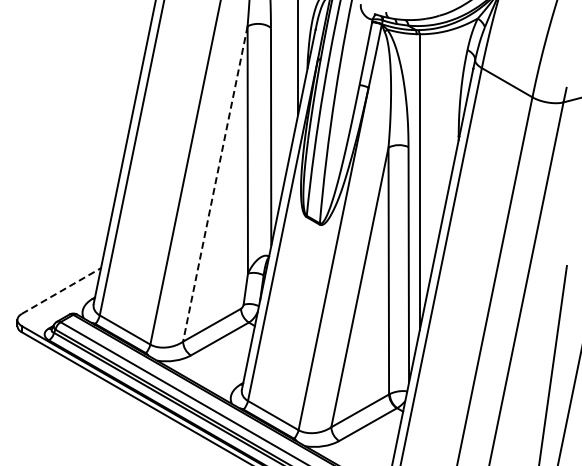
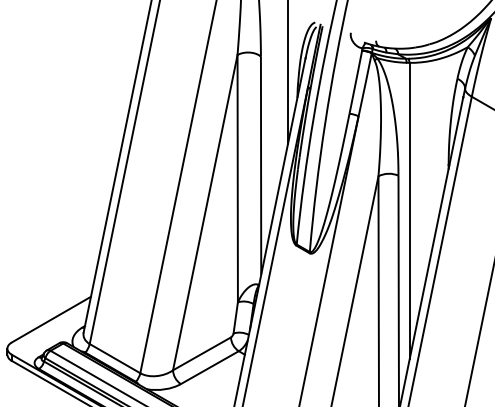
line: (215, 184) -> (205, 213), dashed -> solid
line: (61, 291) -> (51, 320), dashed -> solid

